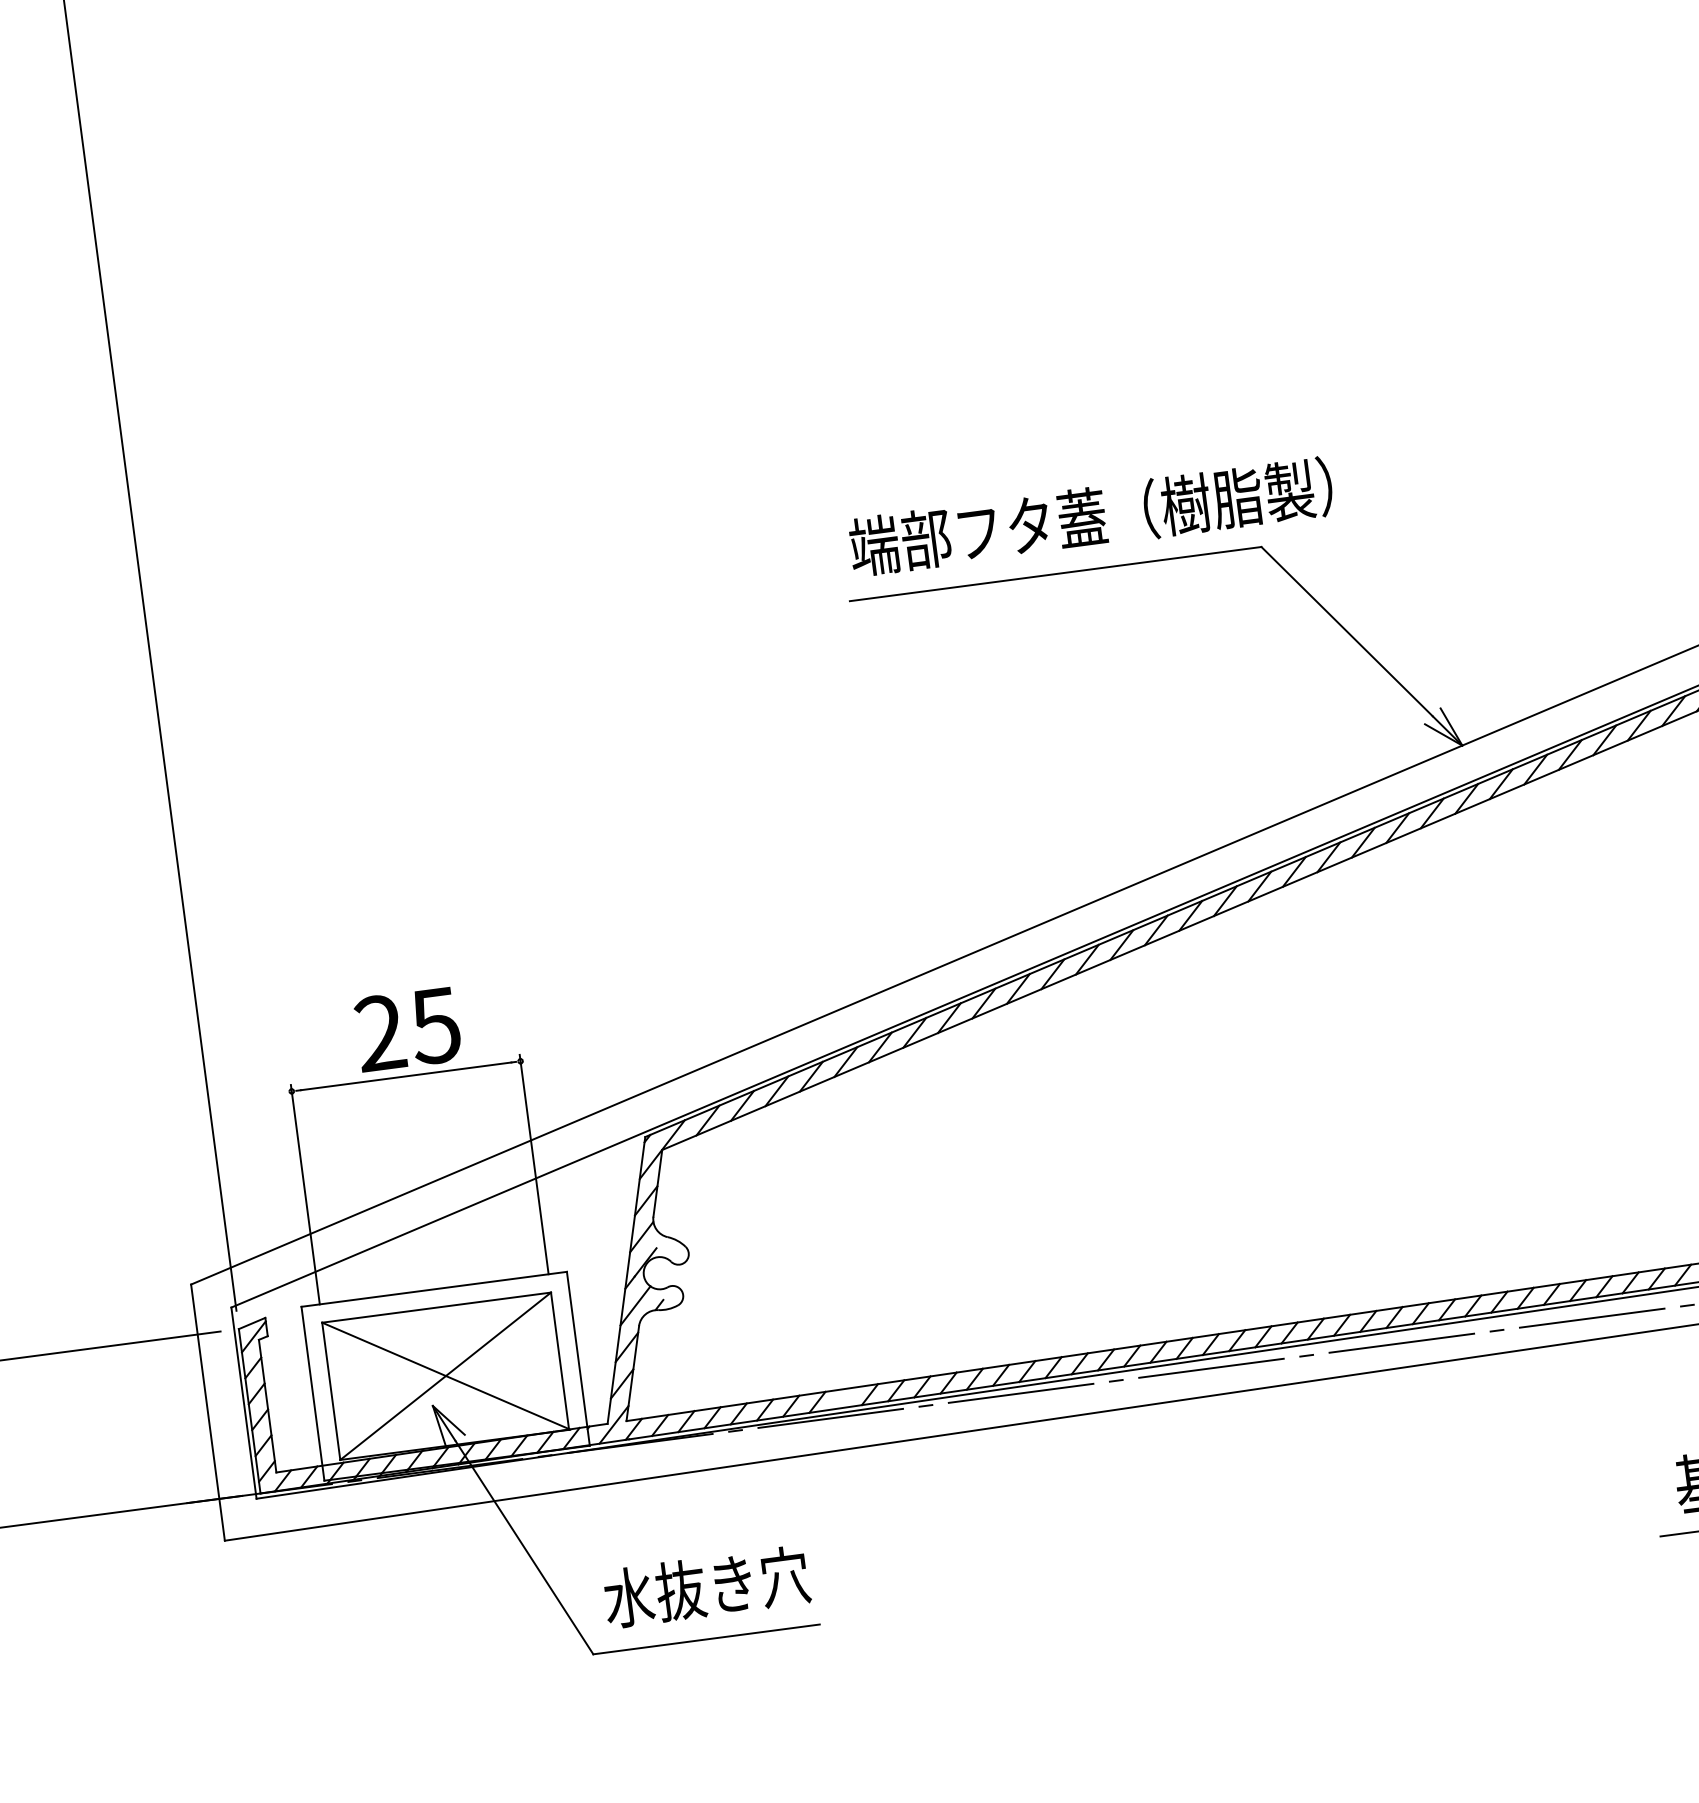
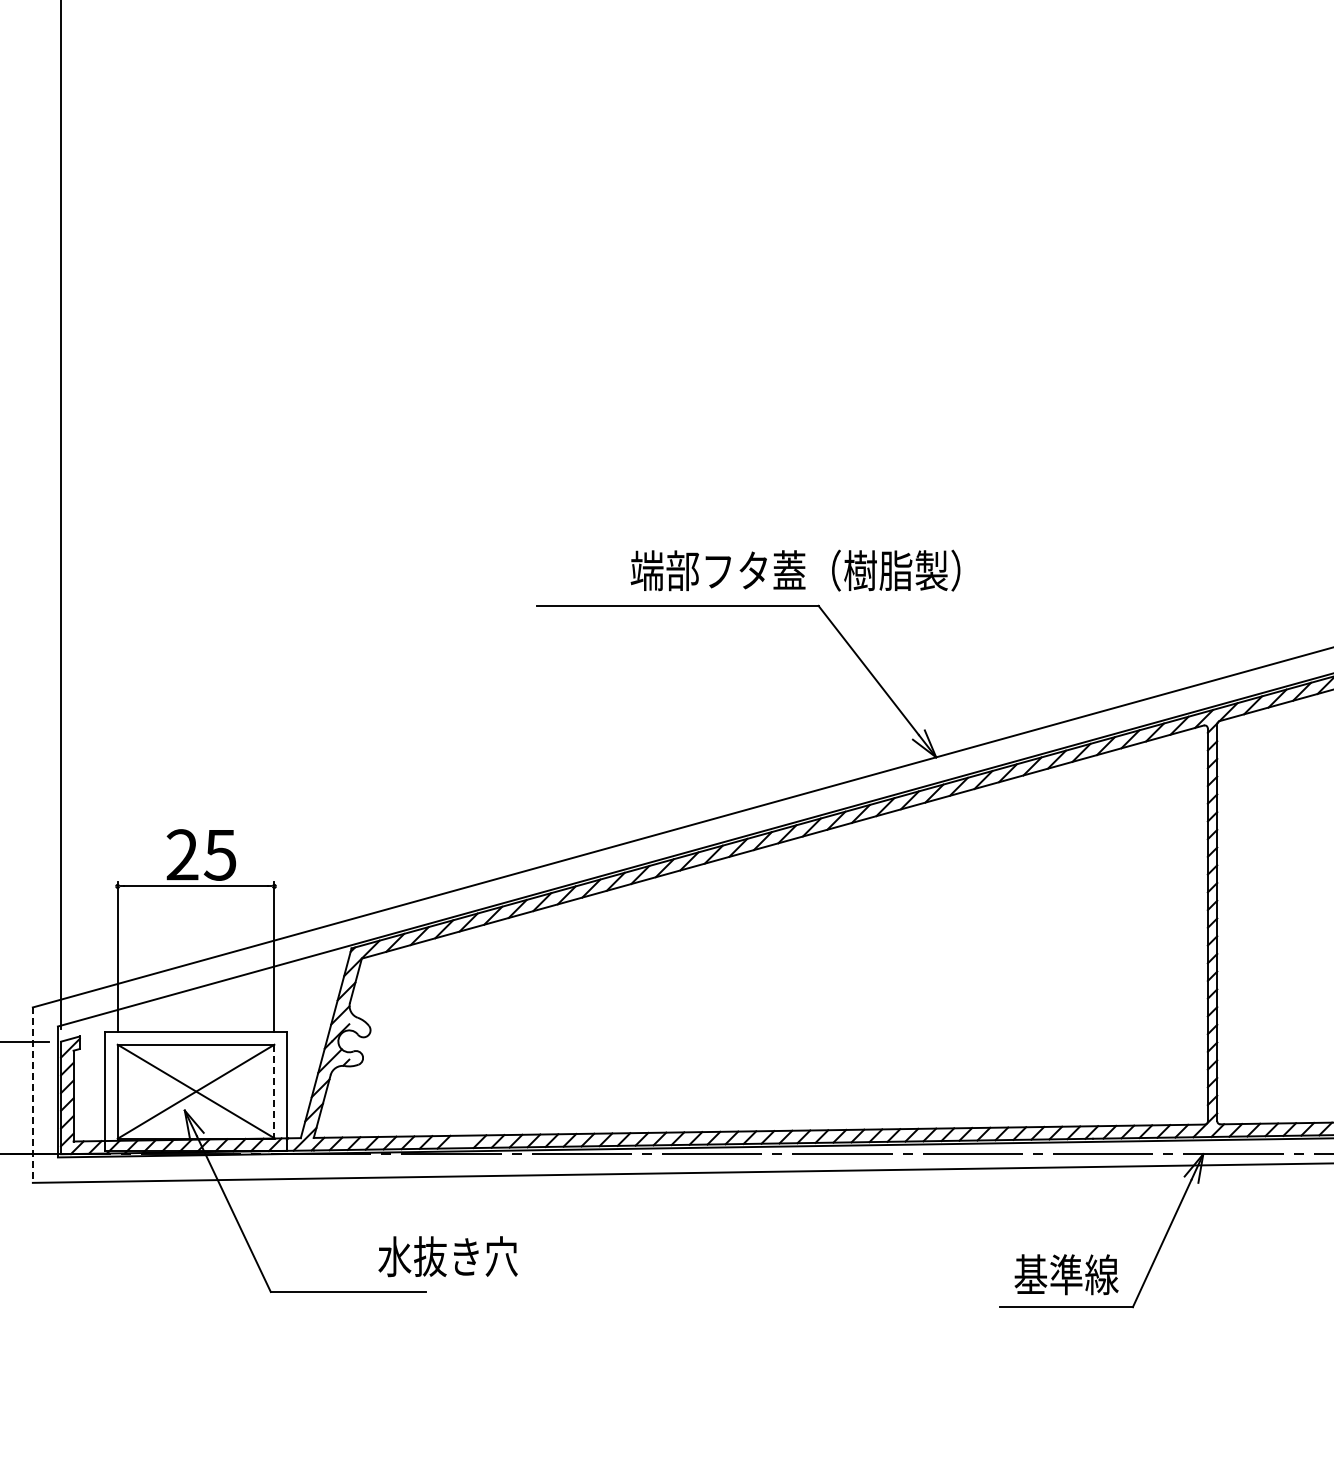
text: (1090, 516) -> (795, 570), moved
line: (560, 1360) -> (274, 1091), solid -> dashed
line: (207, 1413) -> (32, 1095), solid -> dashed
text: (705, 1586) -> (447, 1256), moved

